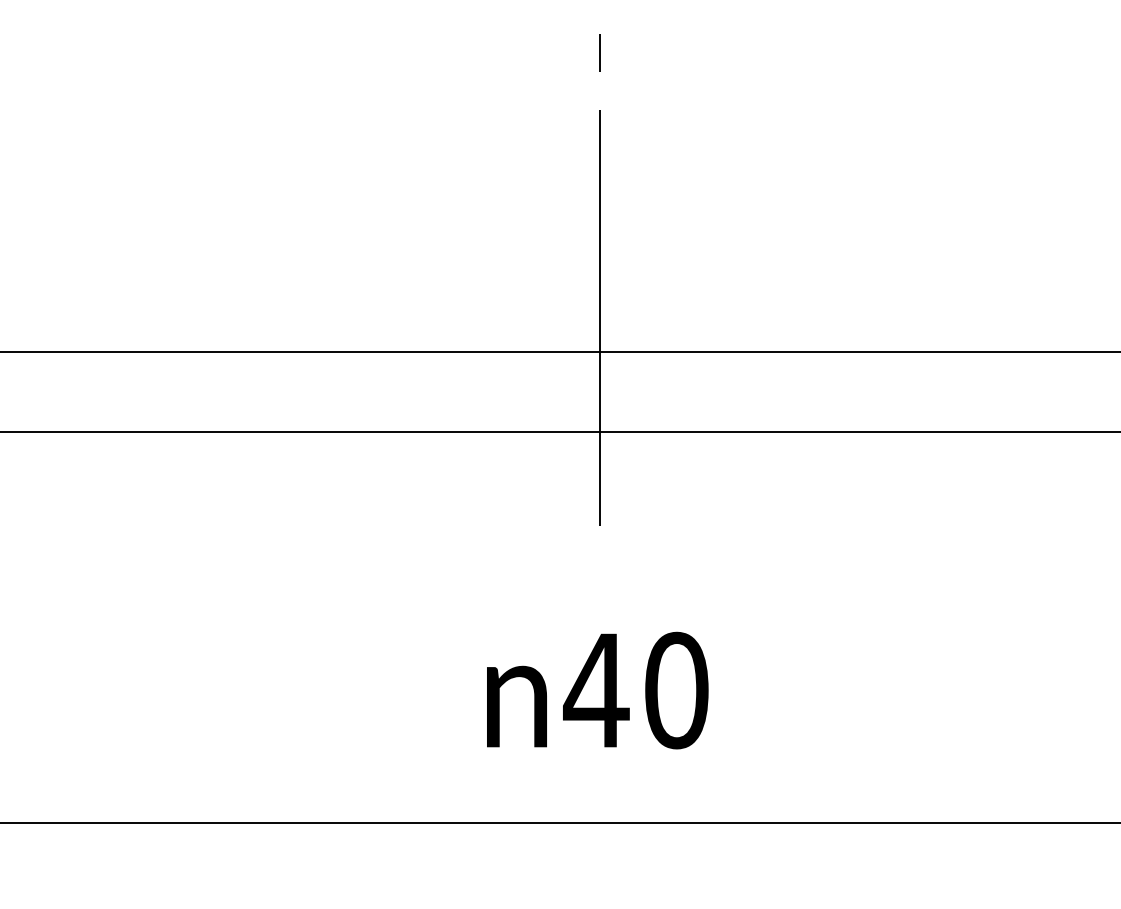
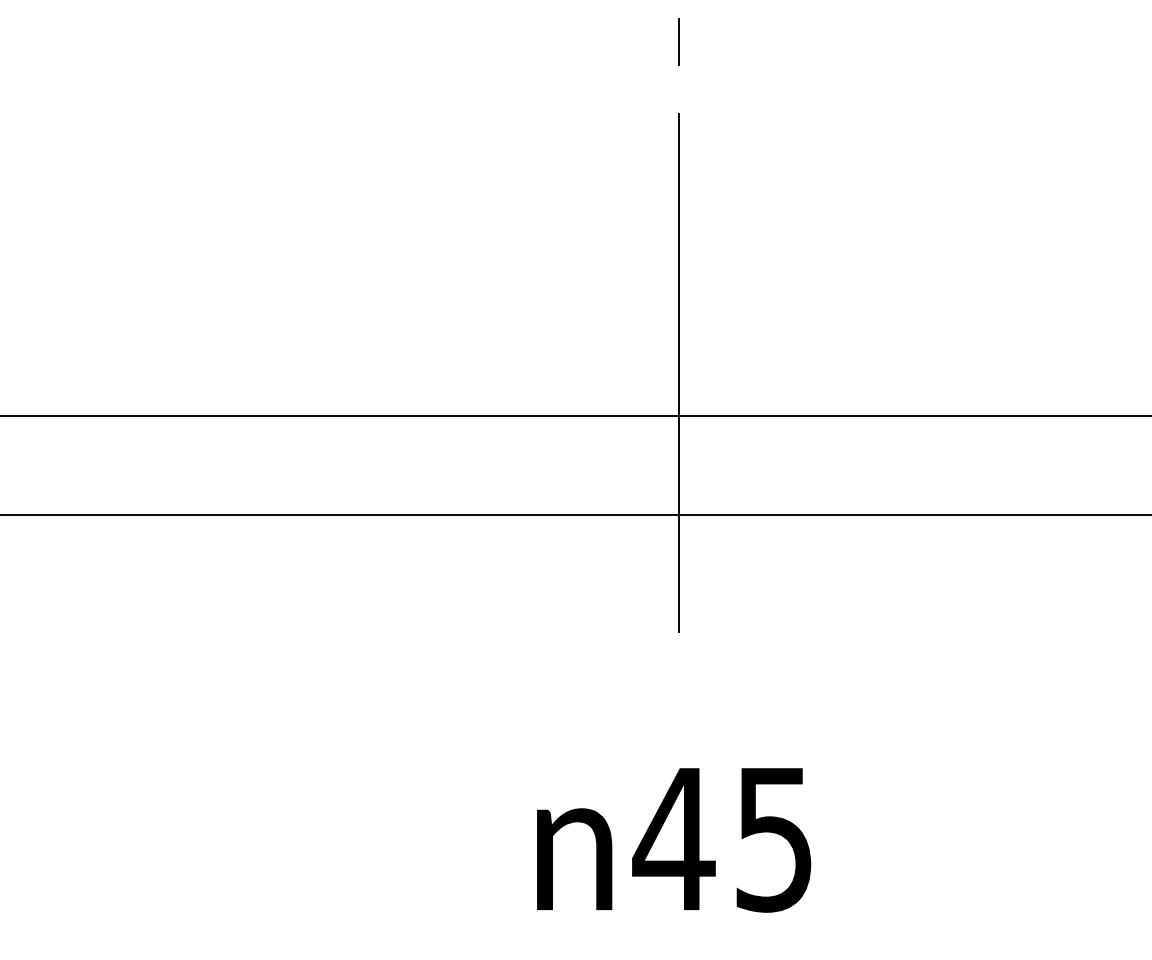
text: (676, 690) -> (774, 839), 40 -> 45

